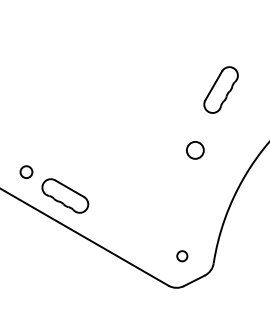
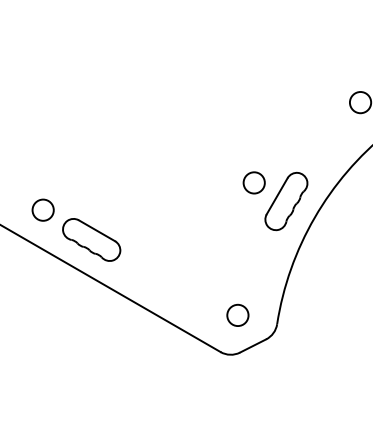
part: (221, 90) -> (286, 201), moved
circle: (25, 171) -> (42, 209), size x1.43
circle: (181, 255) -> (237, 314), size x1.67

